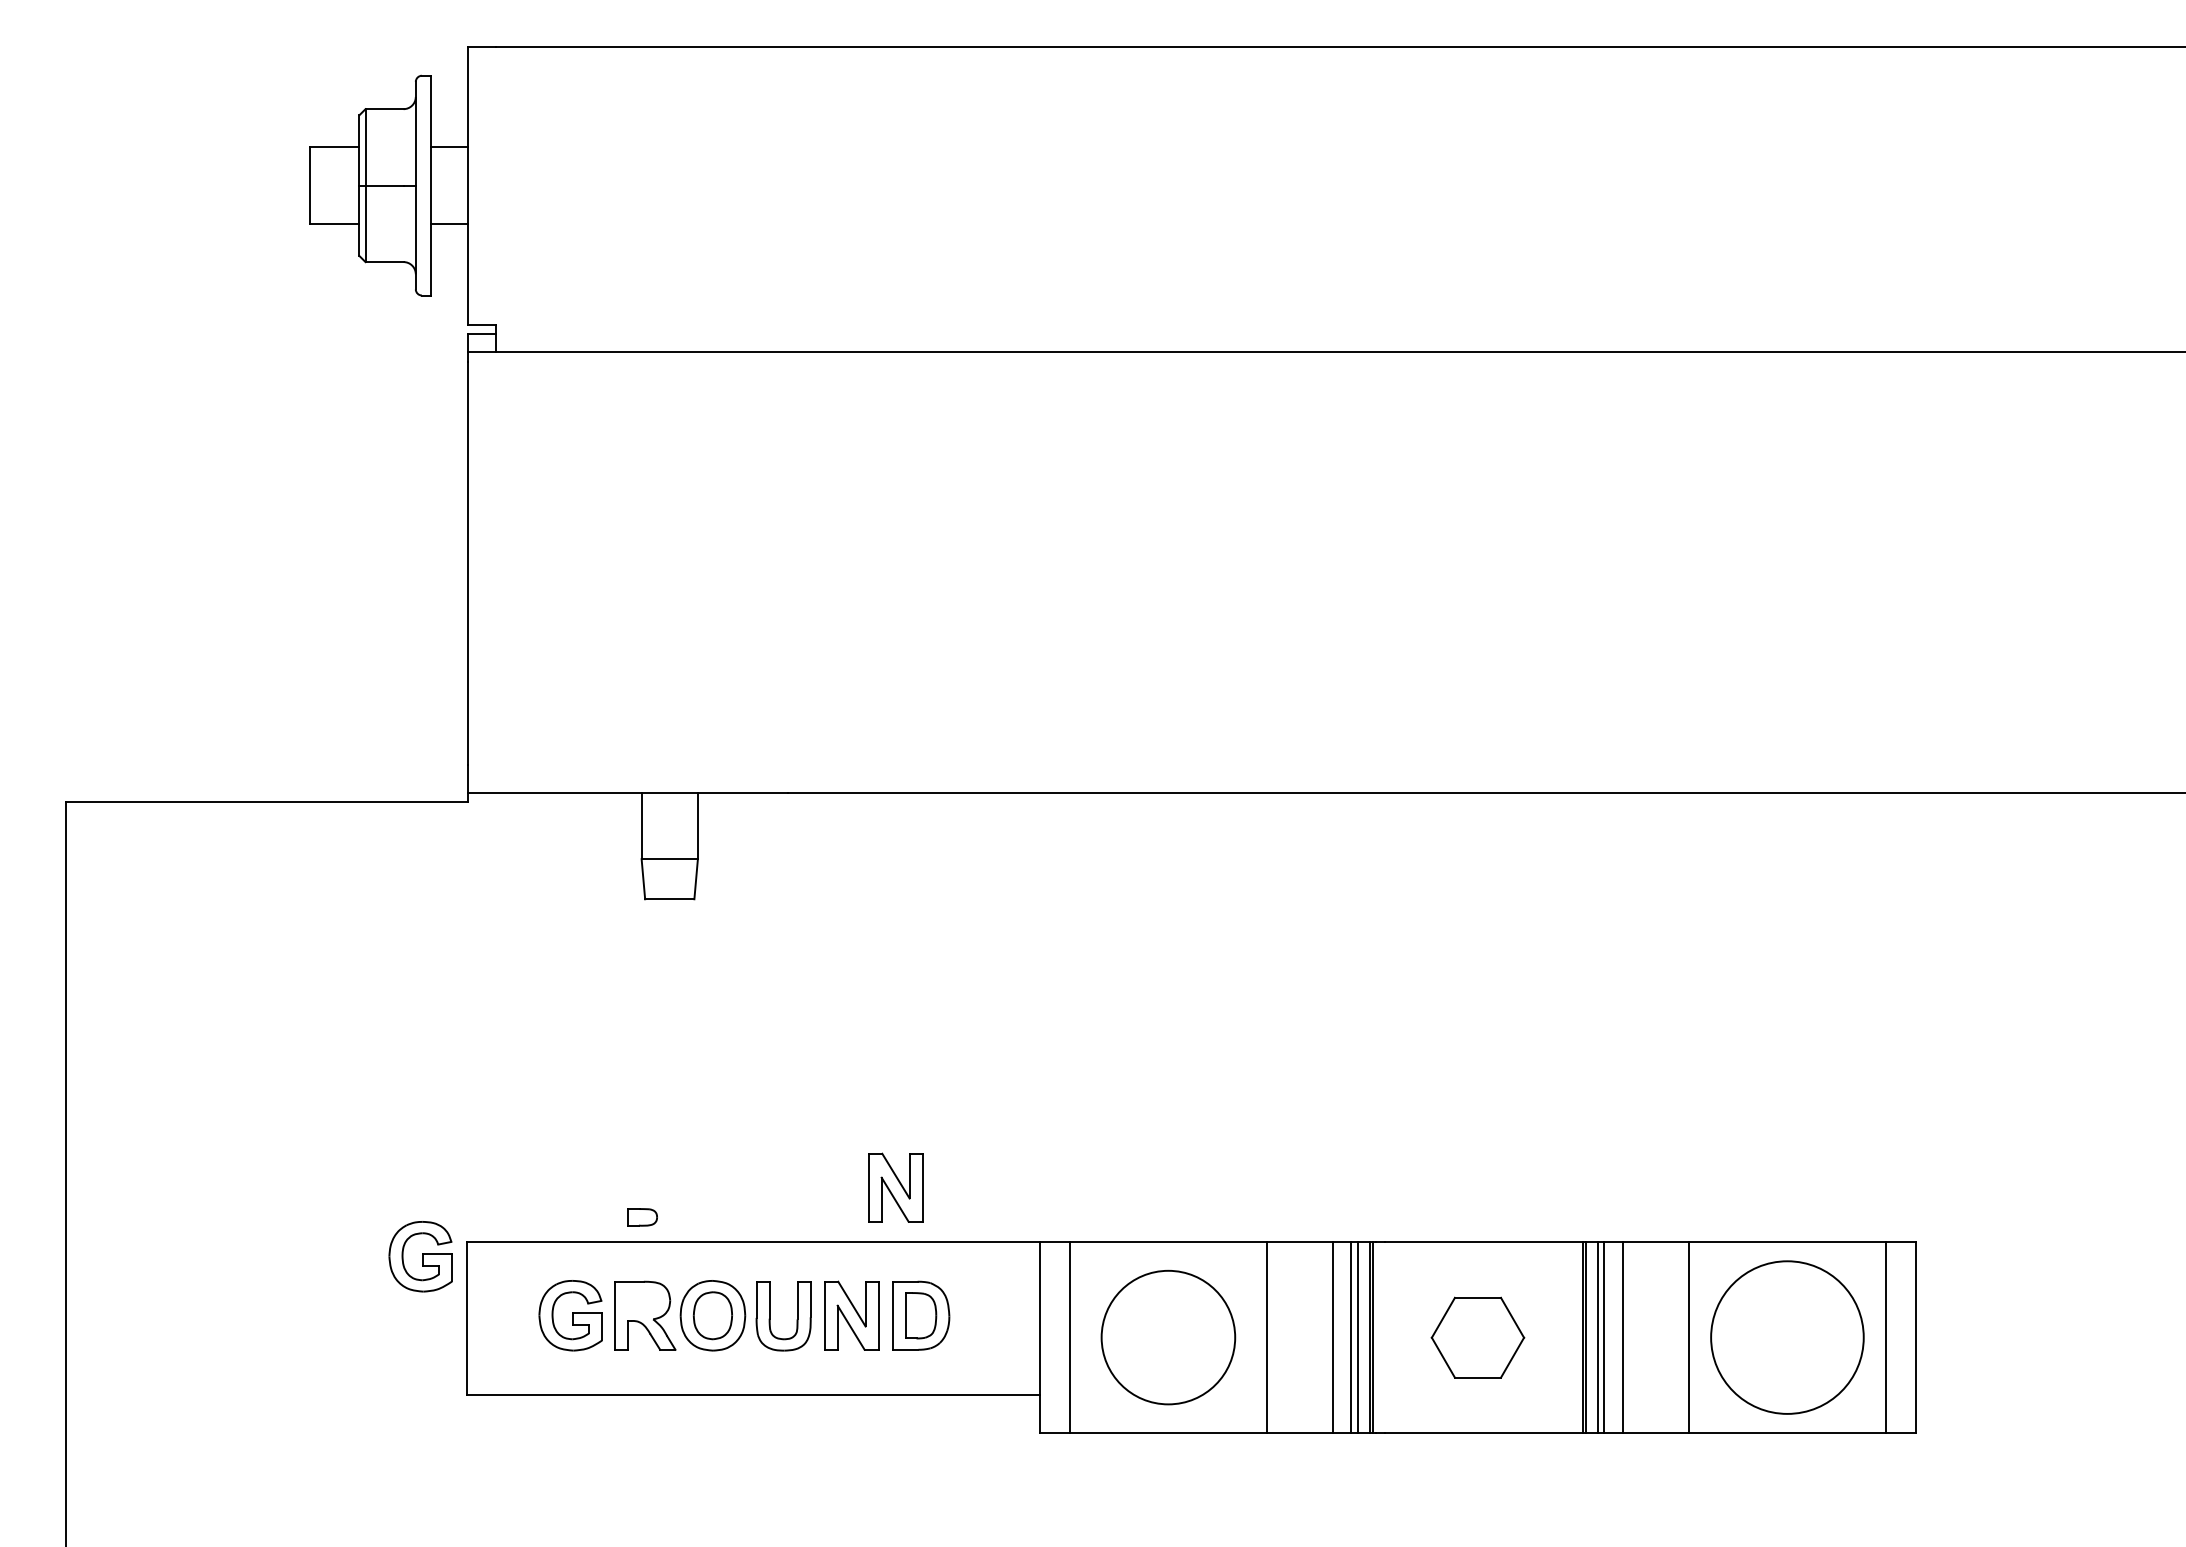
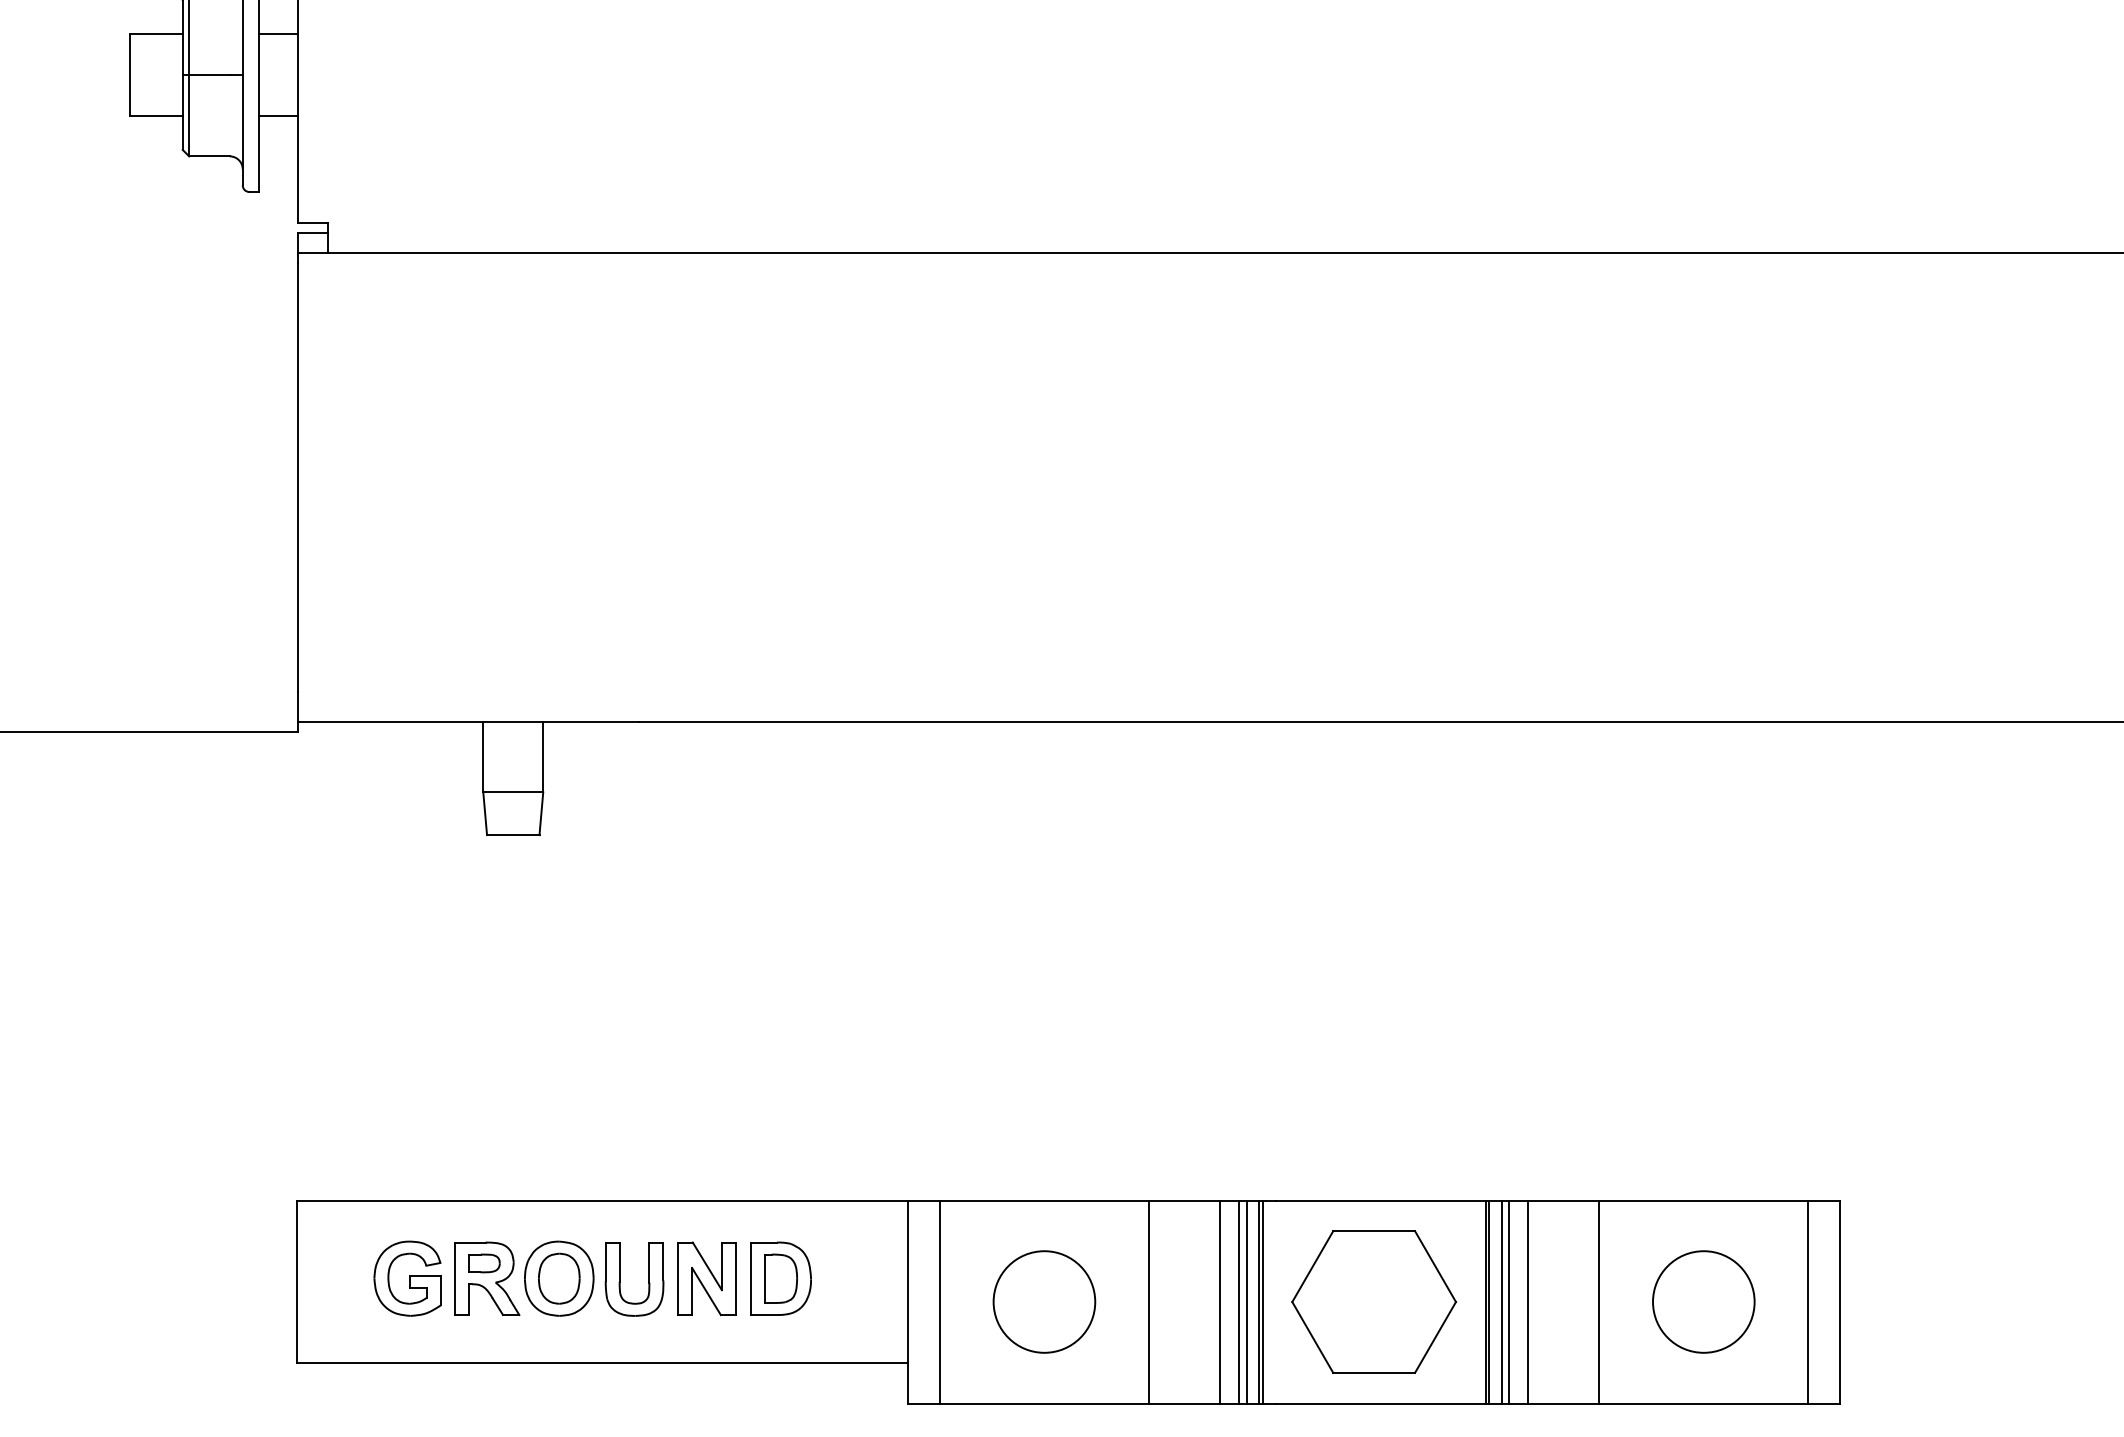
part: (895, 1187) -> (753, 1142), removed
part: (642, 1217) -> (484, 1263), moved
part: (420, 1256) -> (247, 1215), removed
circle: (1168, 1337) -> (1044, 1301), size x0.71
part: (1477, 1337) -> (1373, 1301), size x1.67
circle: (1787, 1337) -> (1703, 1301), size x0.62

